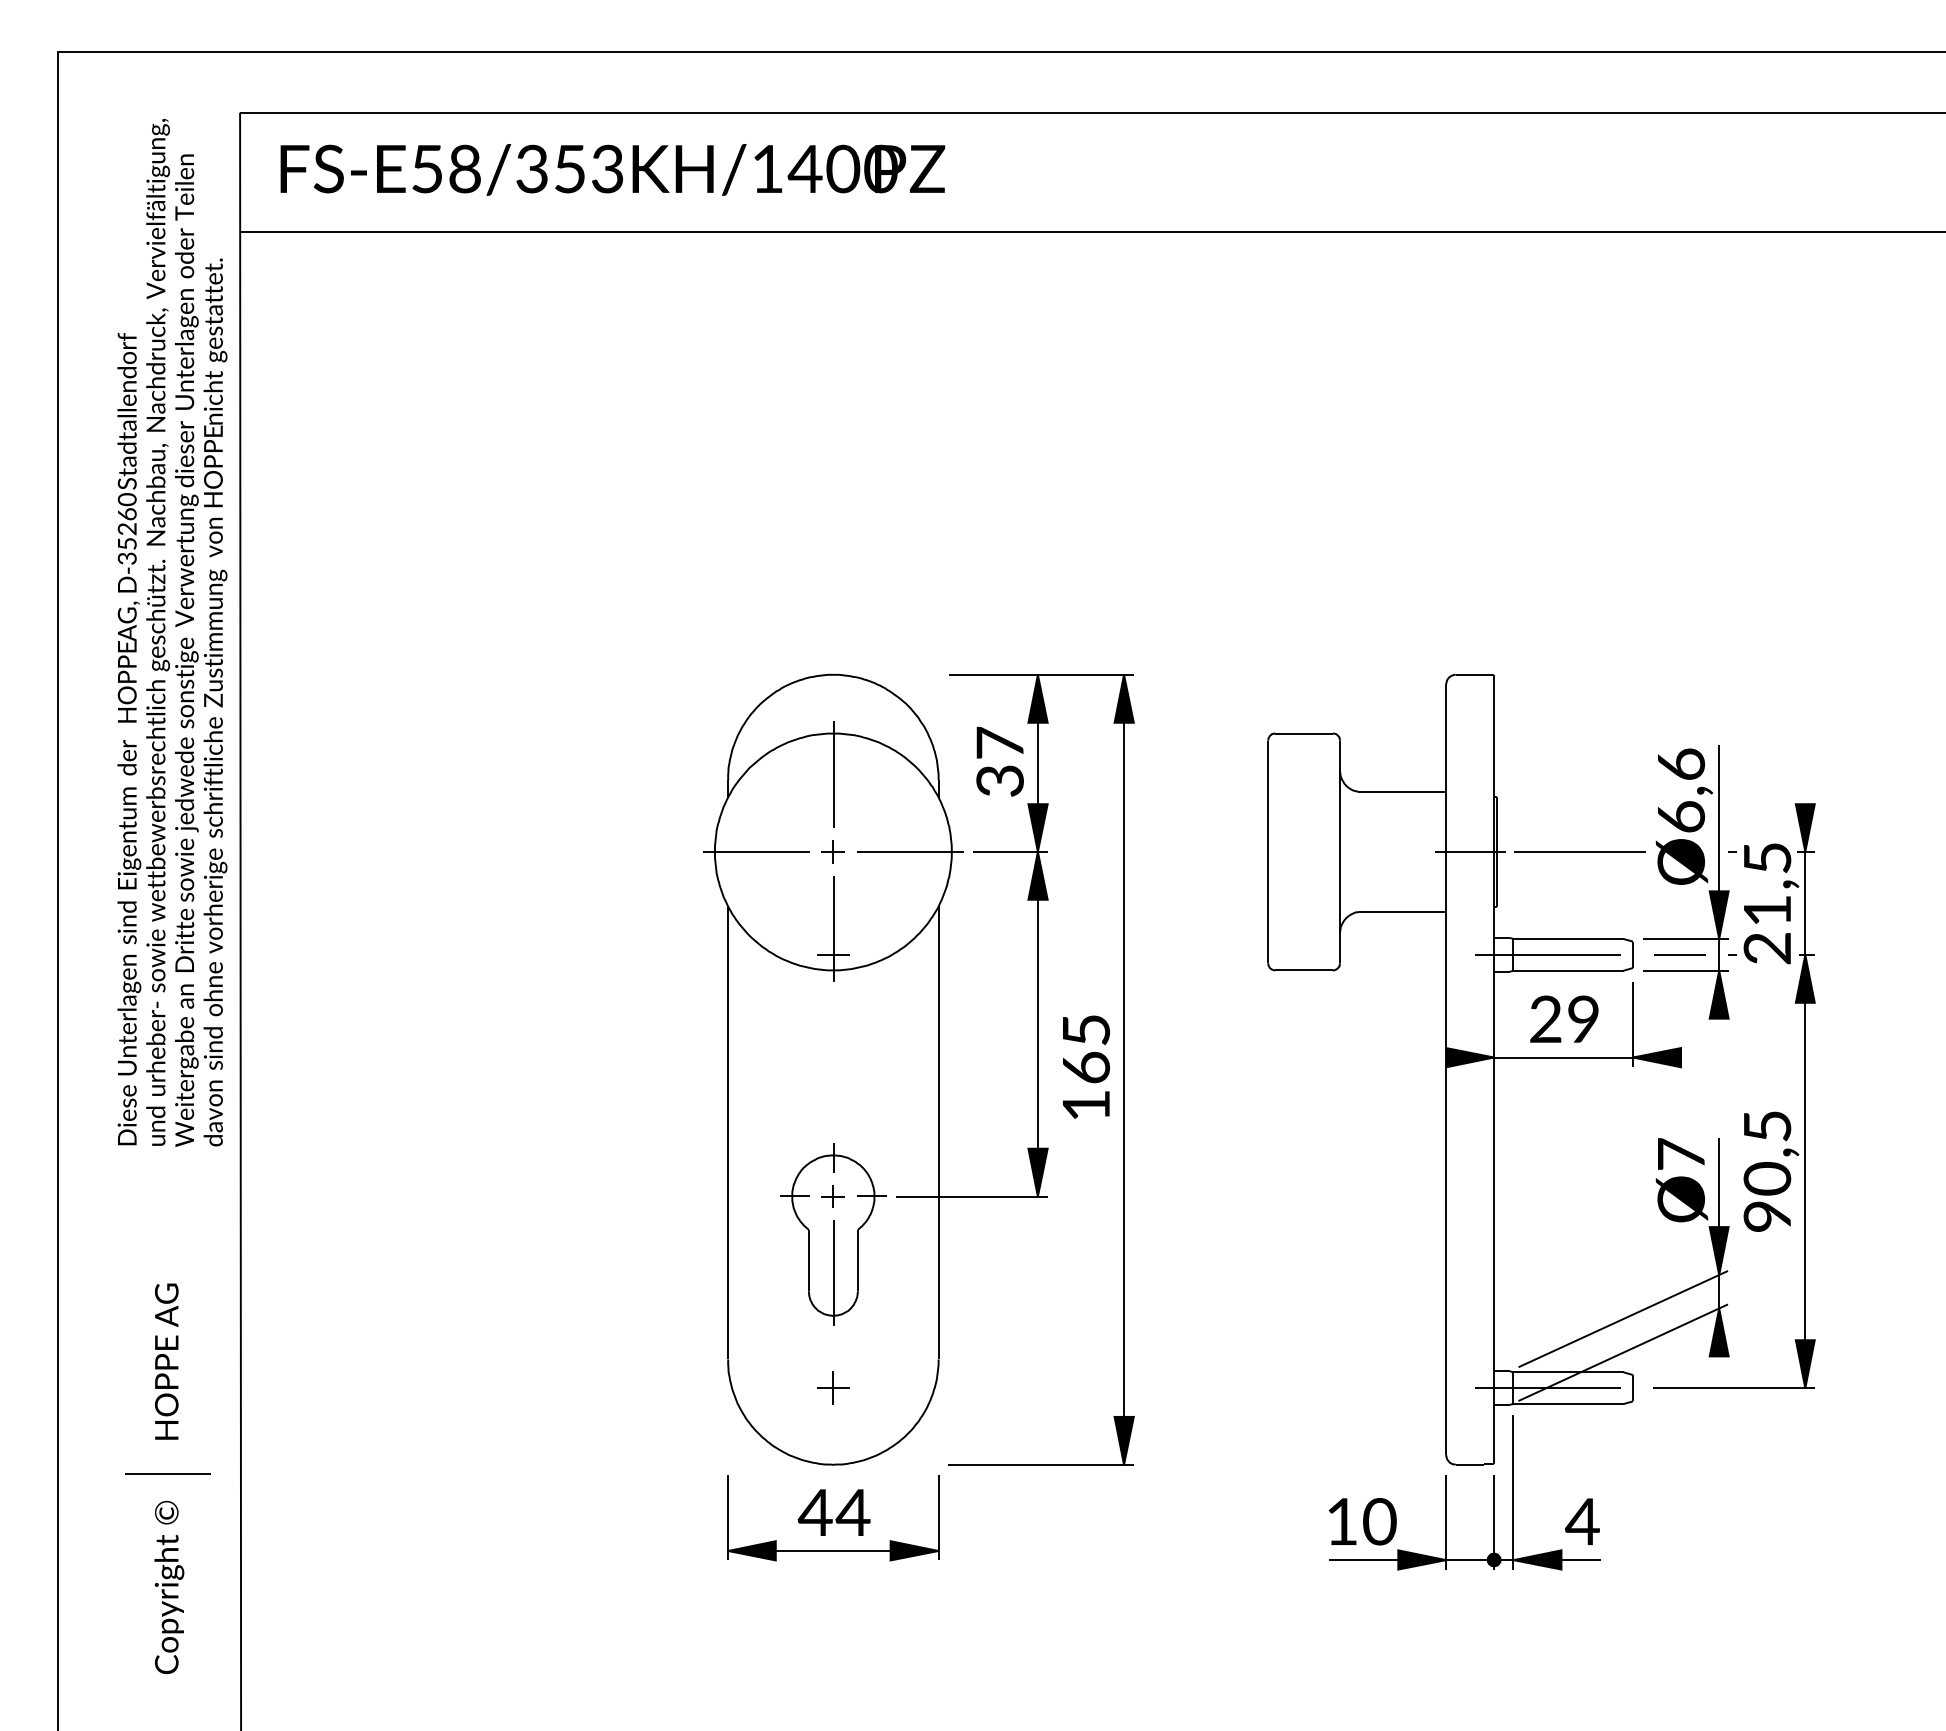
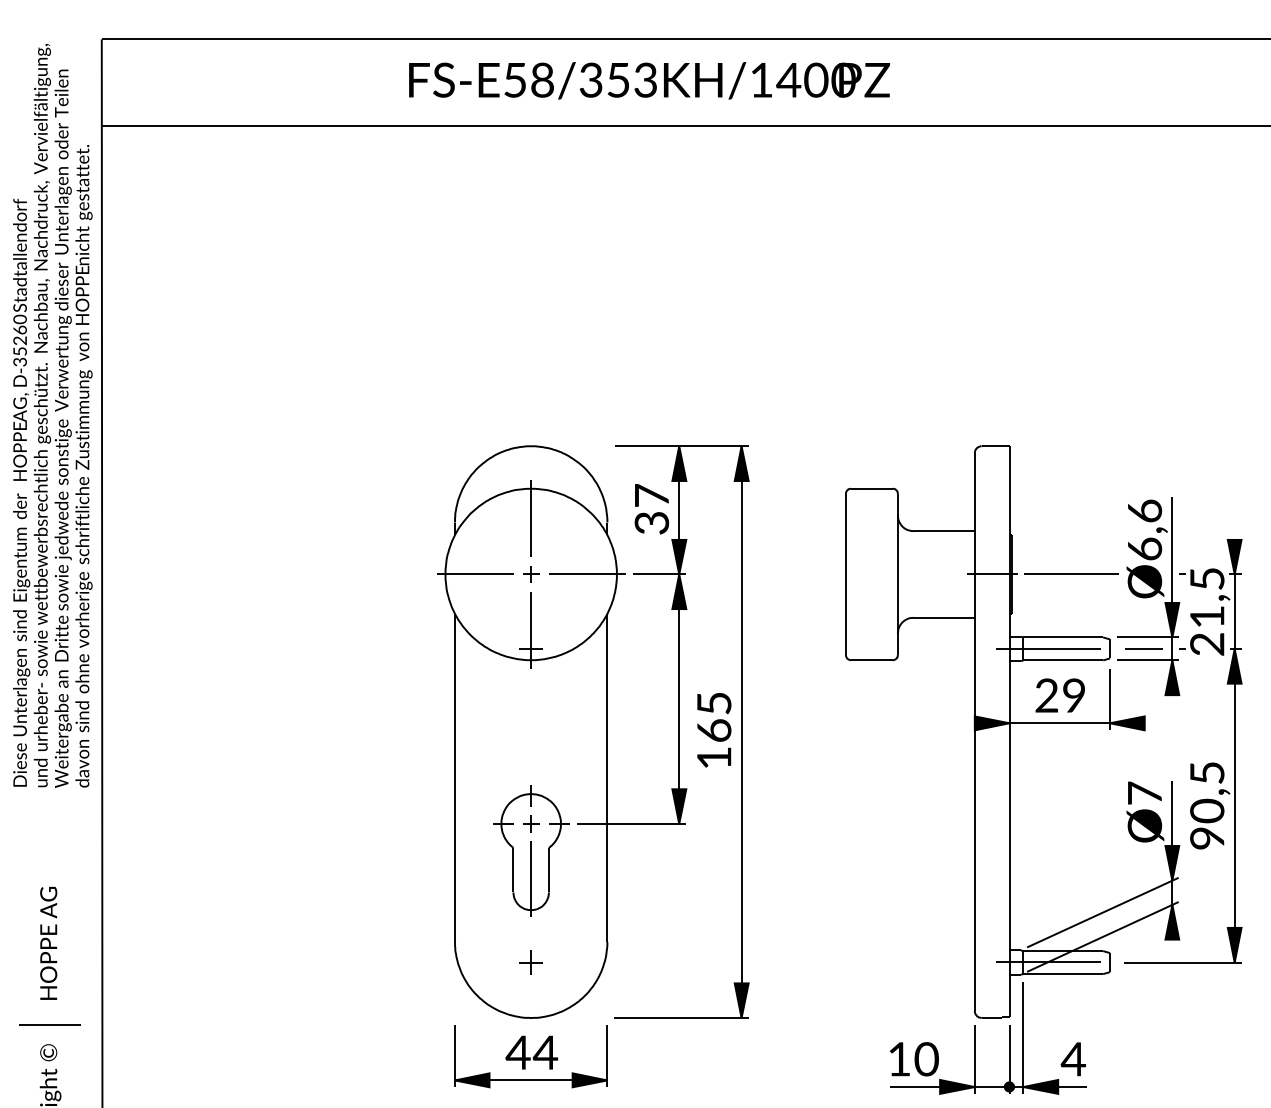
text: (612, 169) -> (649, 80), moved

